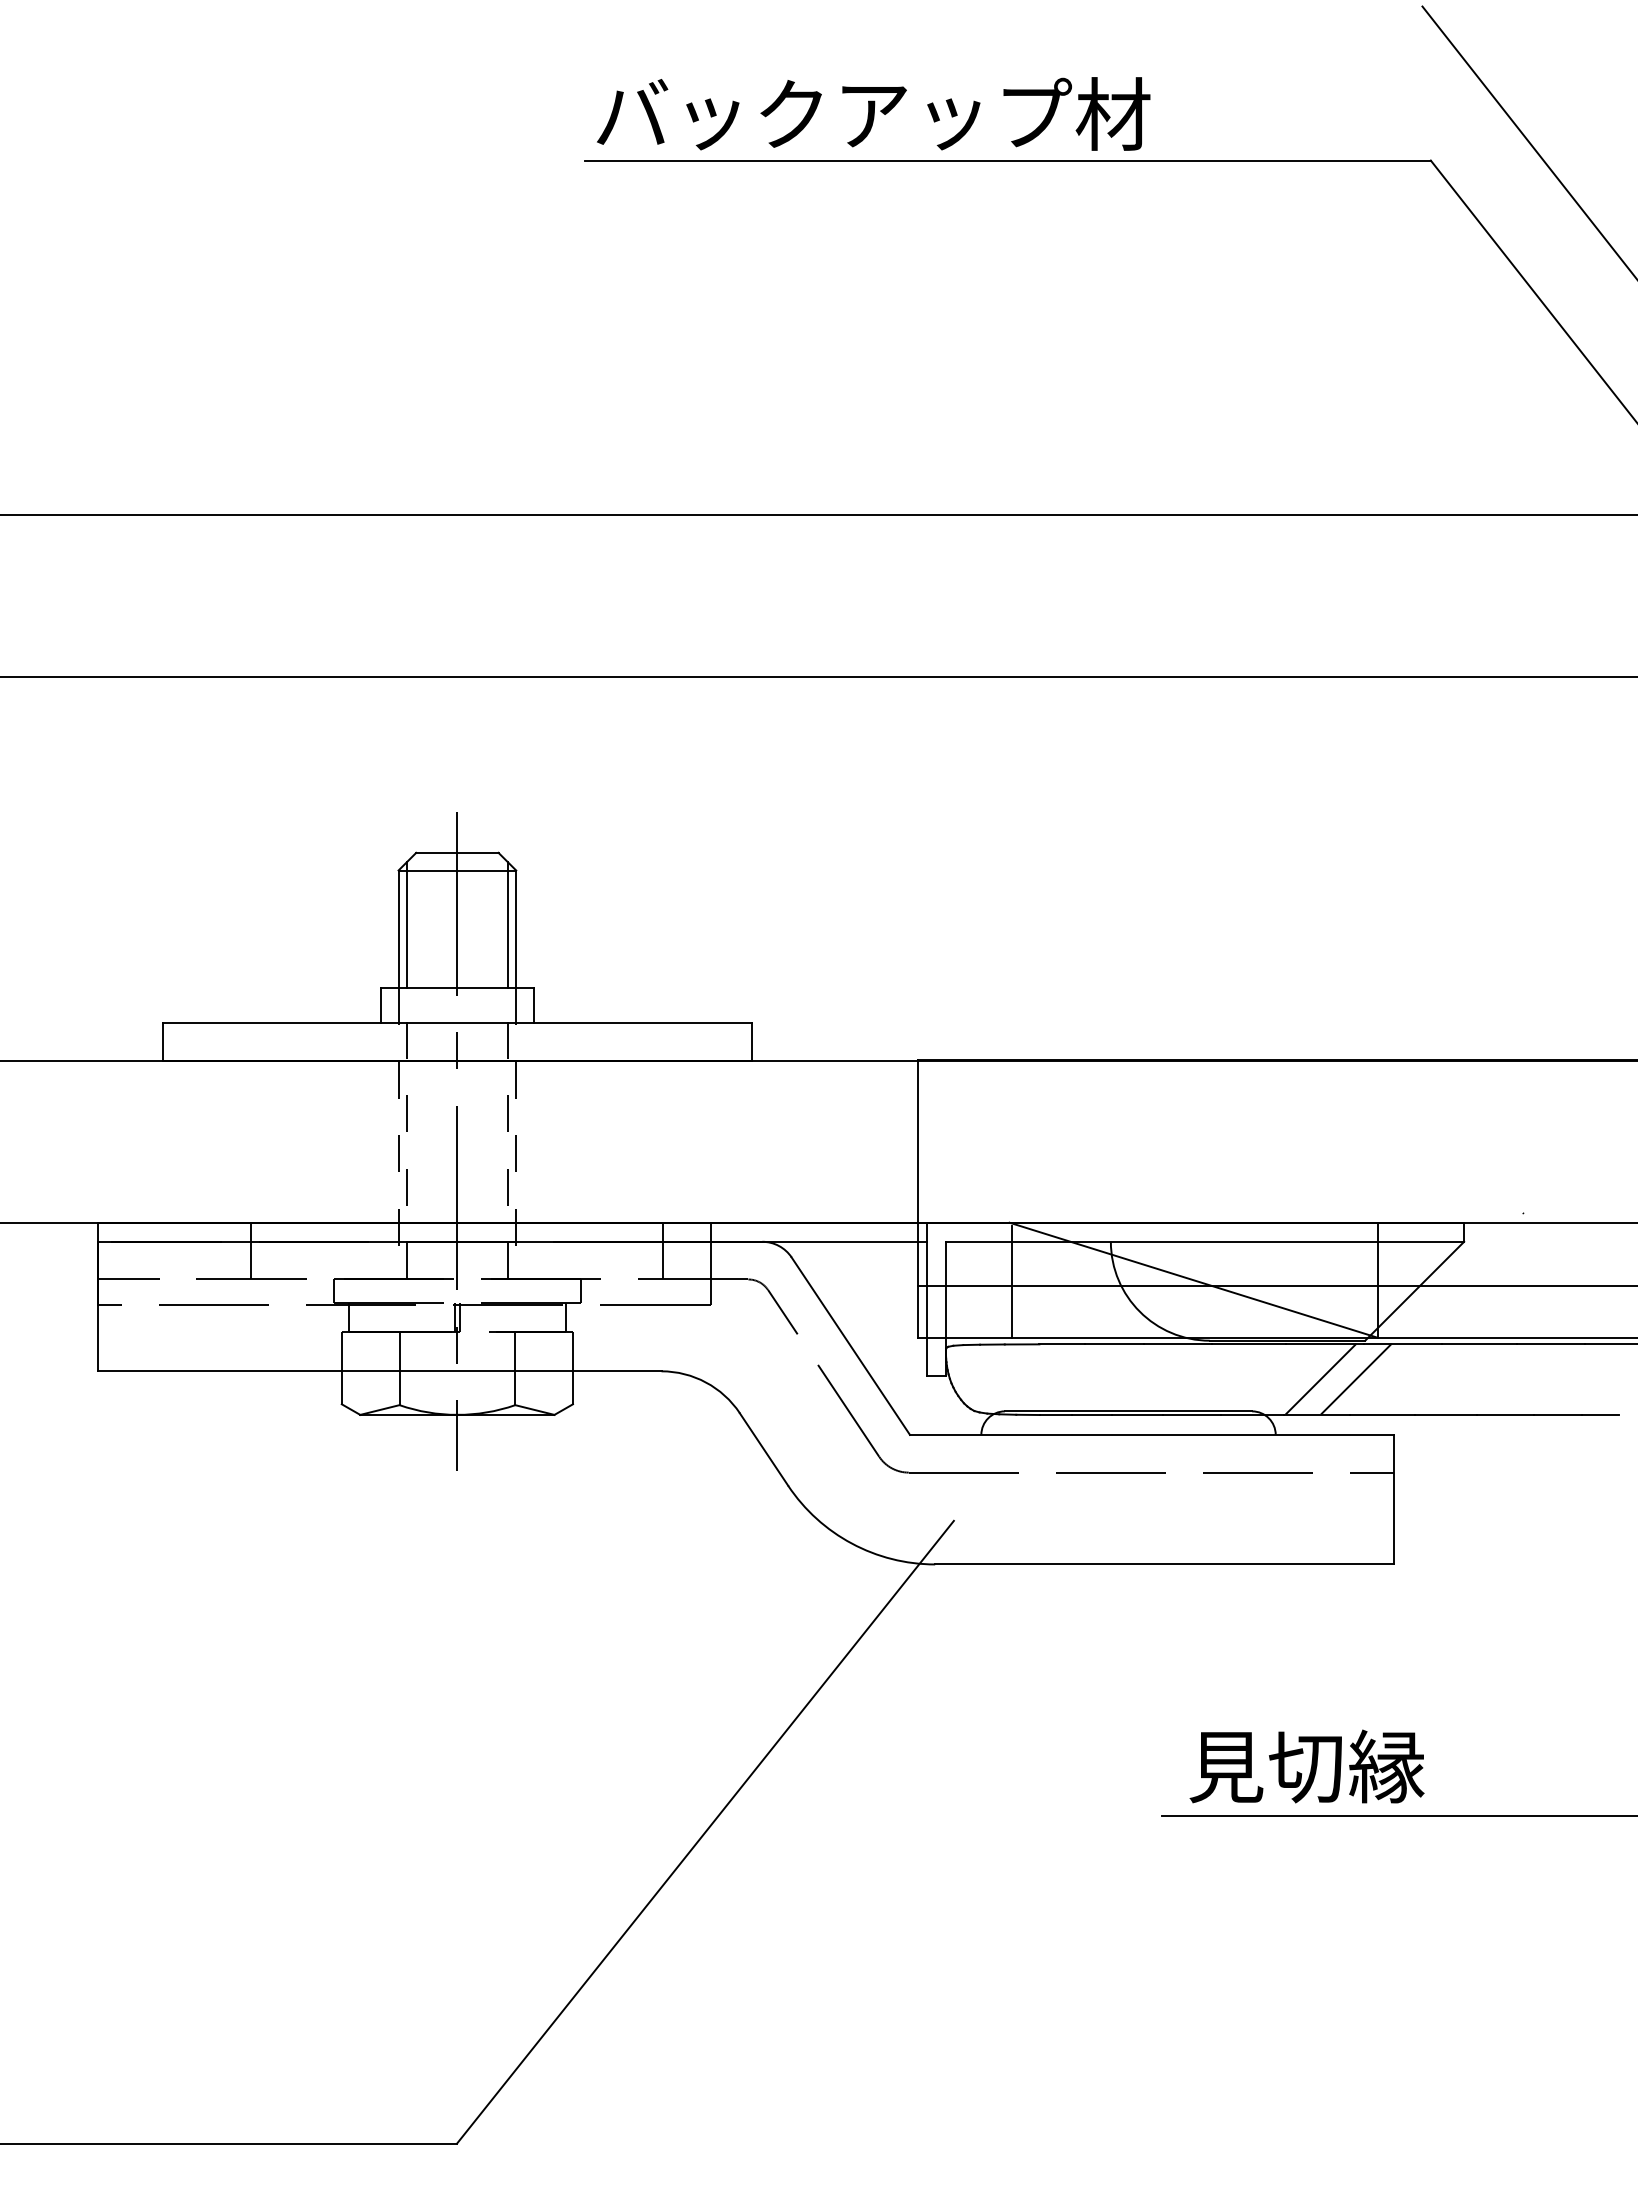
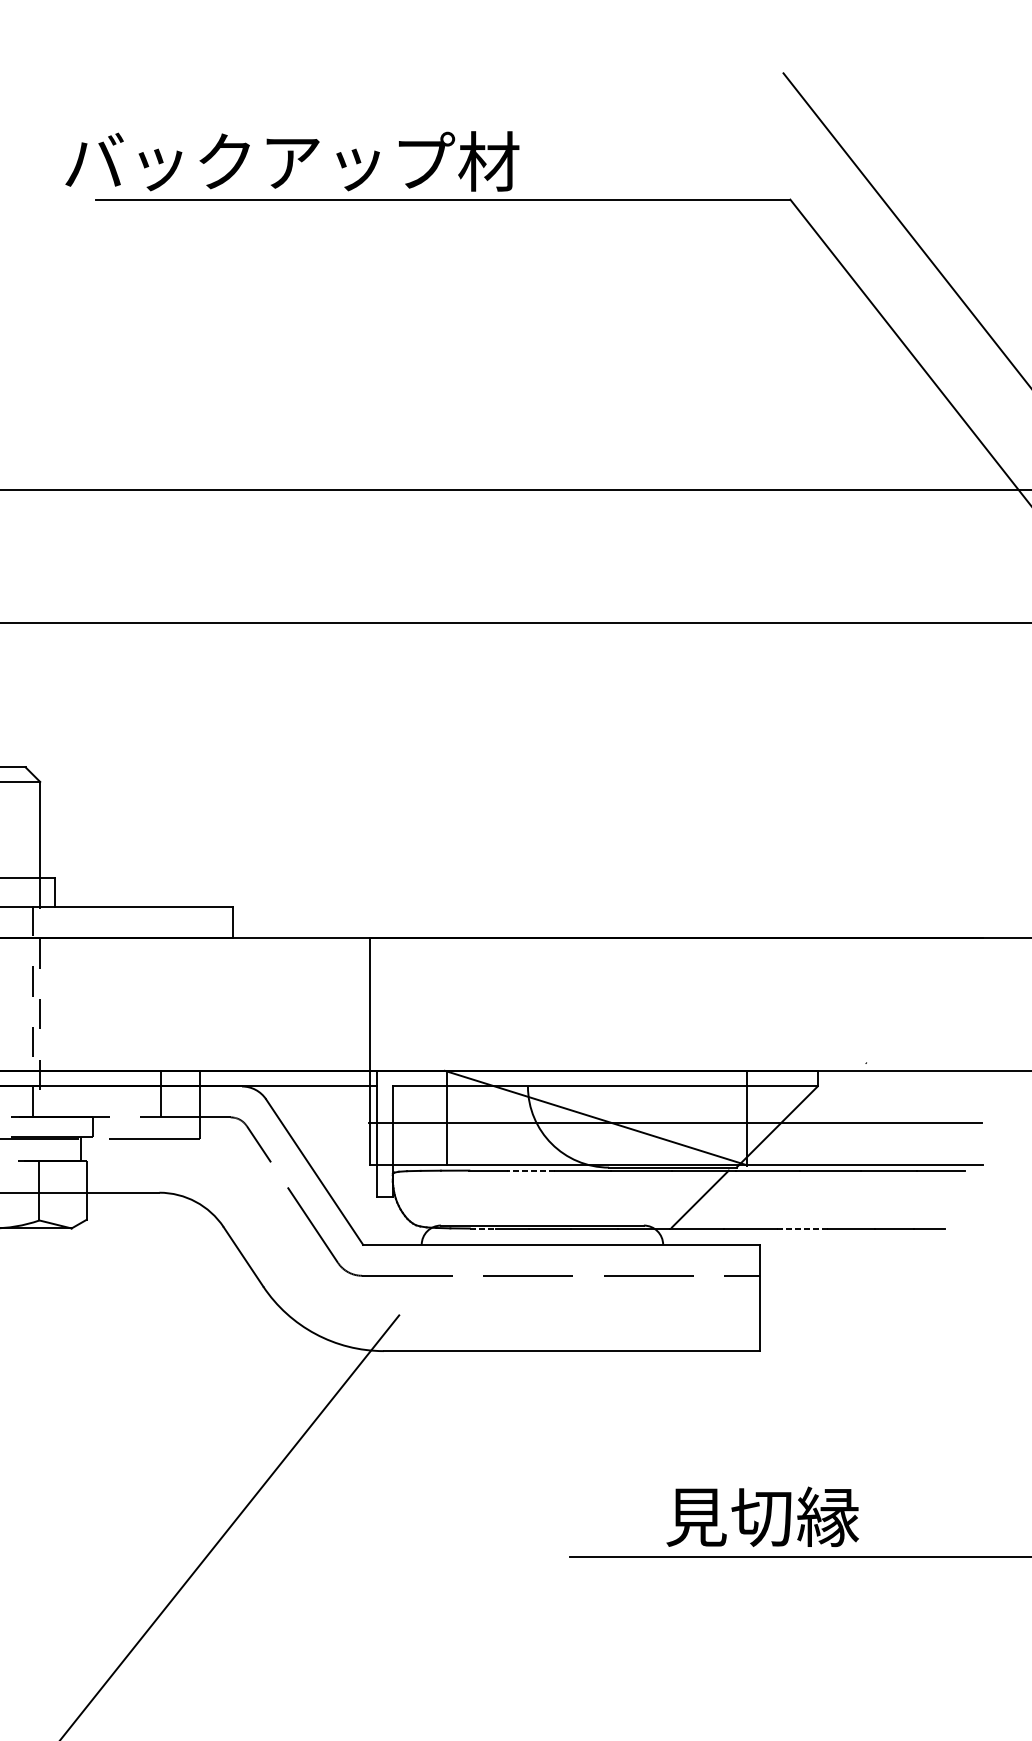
text: (873, 113) -> (292, 161), moved
line: (507, 925) -> (33, 827), removed
line: (1114, 1344) -> (530, 1170), solid -> dashed
line: (1356, 1378) -> (729, 1198), removed
line: (1055, 1415) -> (482, 1228), solid -> dashed
line: (1446, 1415) -> (803, 1228), solid -> dashed
text: (1306, 1766) -> (762, 1516), moved

